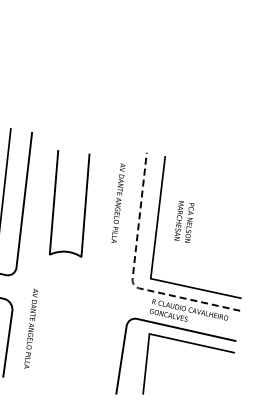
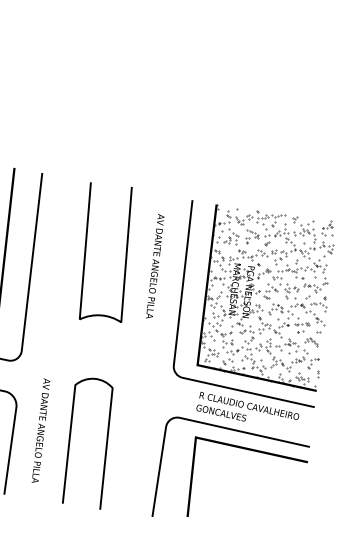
curve: (55, 200) -> (87, 248), moved
hatch: (203, 225) -> (266, 295), added
line: (132, 278) -> (173, 364), dashed -> solid
curve: (54, 333) -> (71, 436), added

